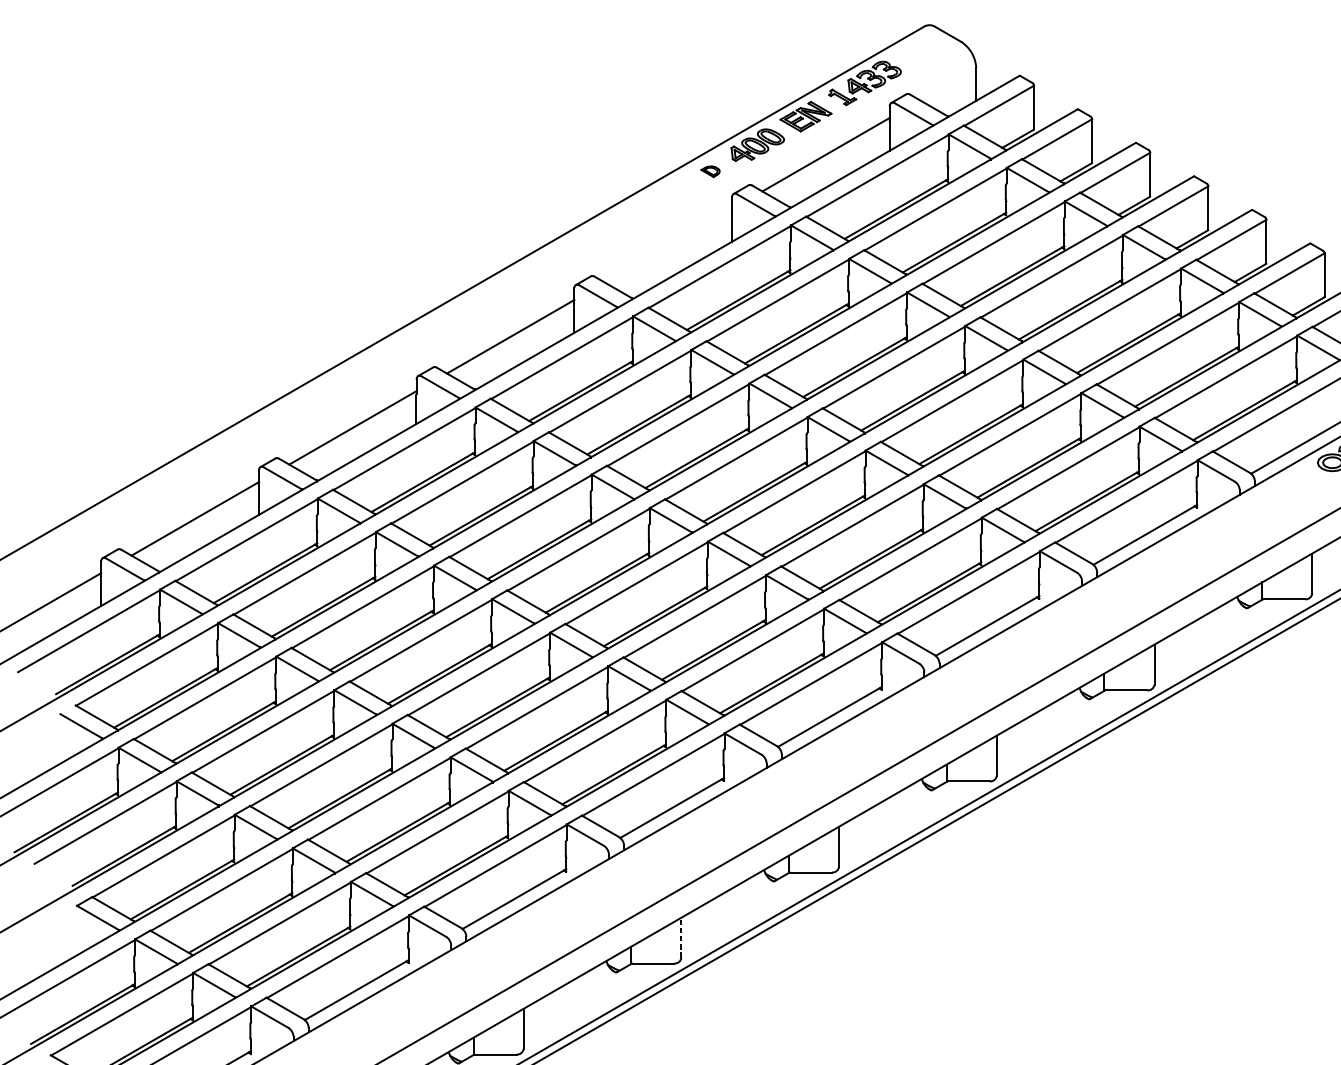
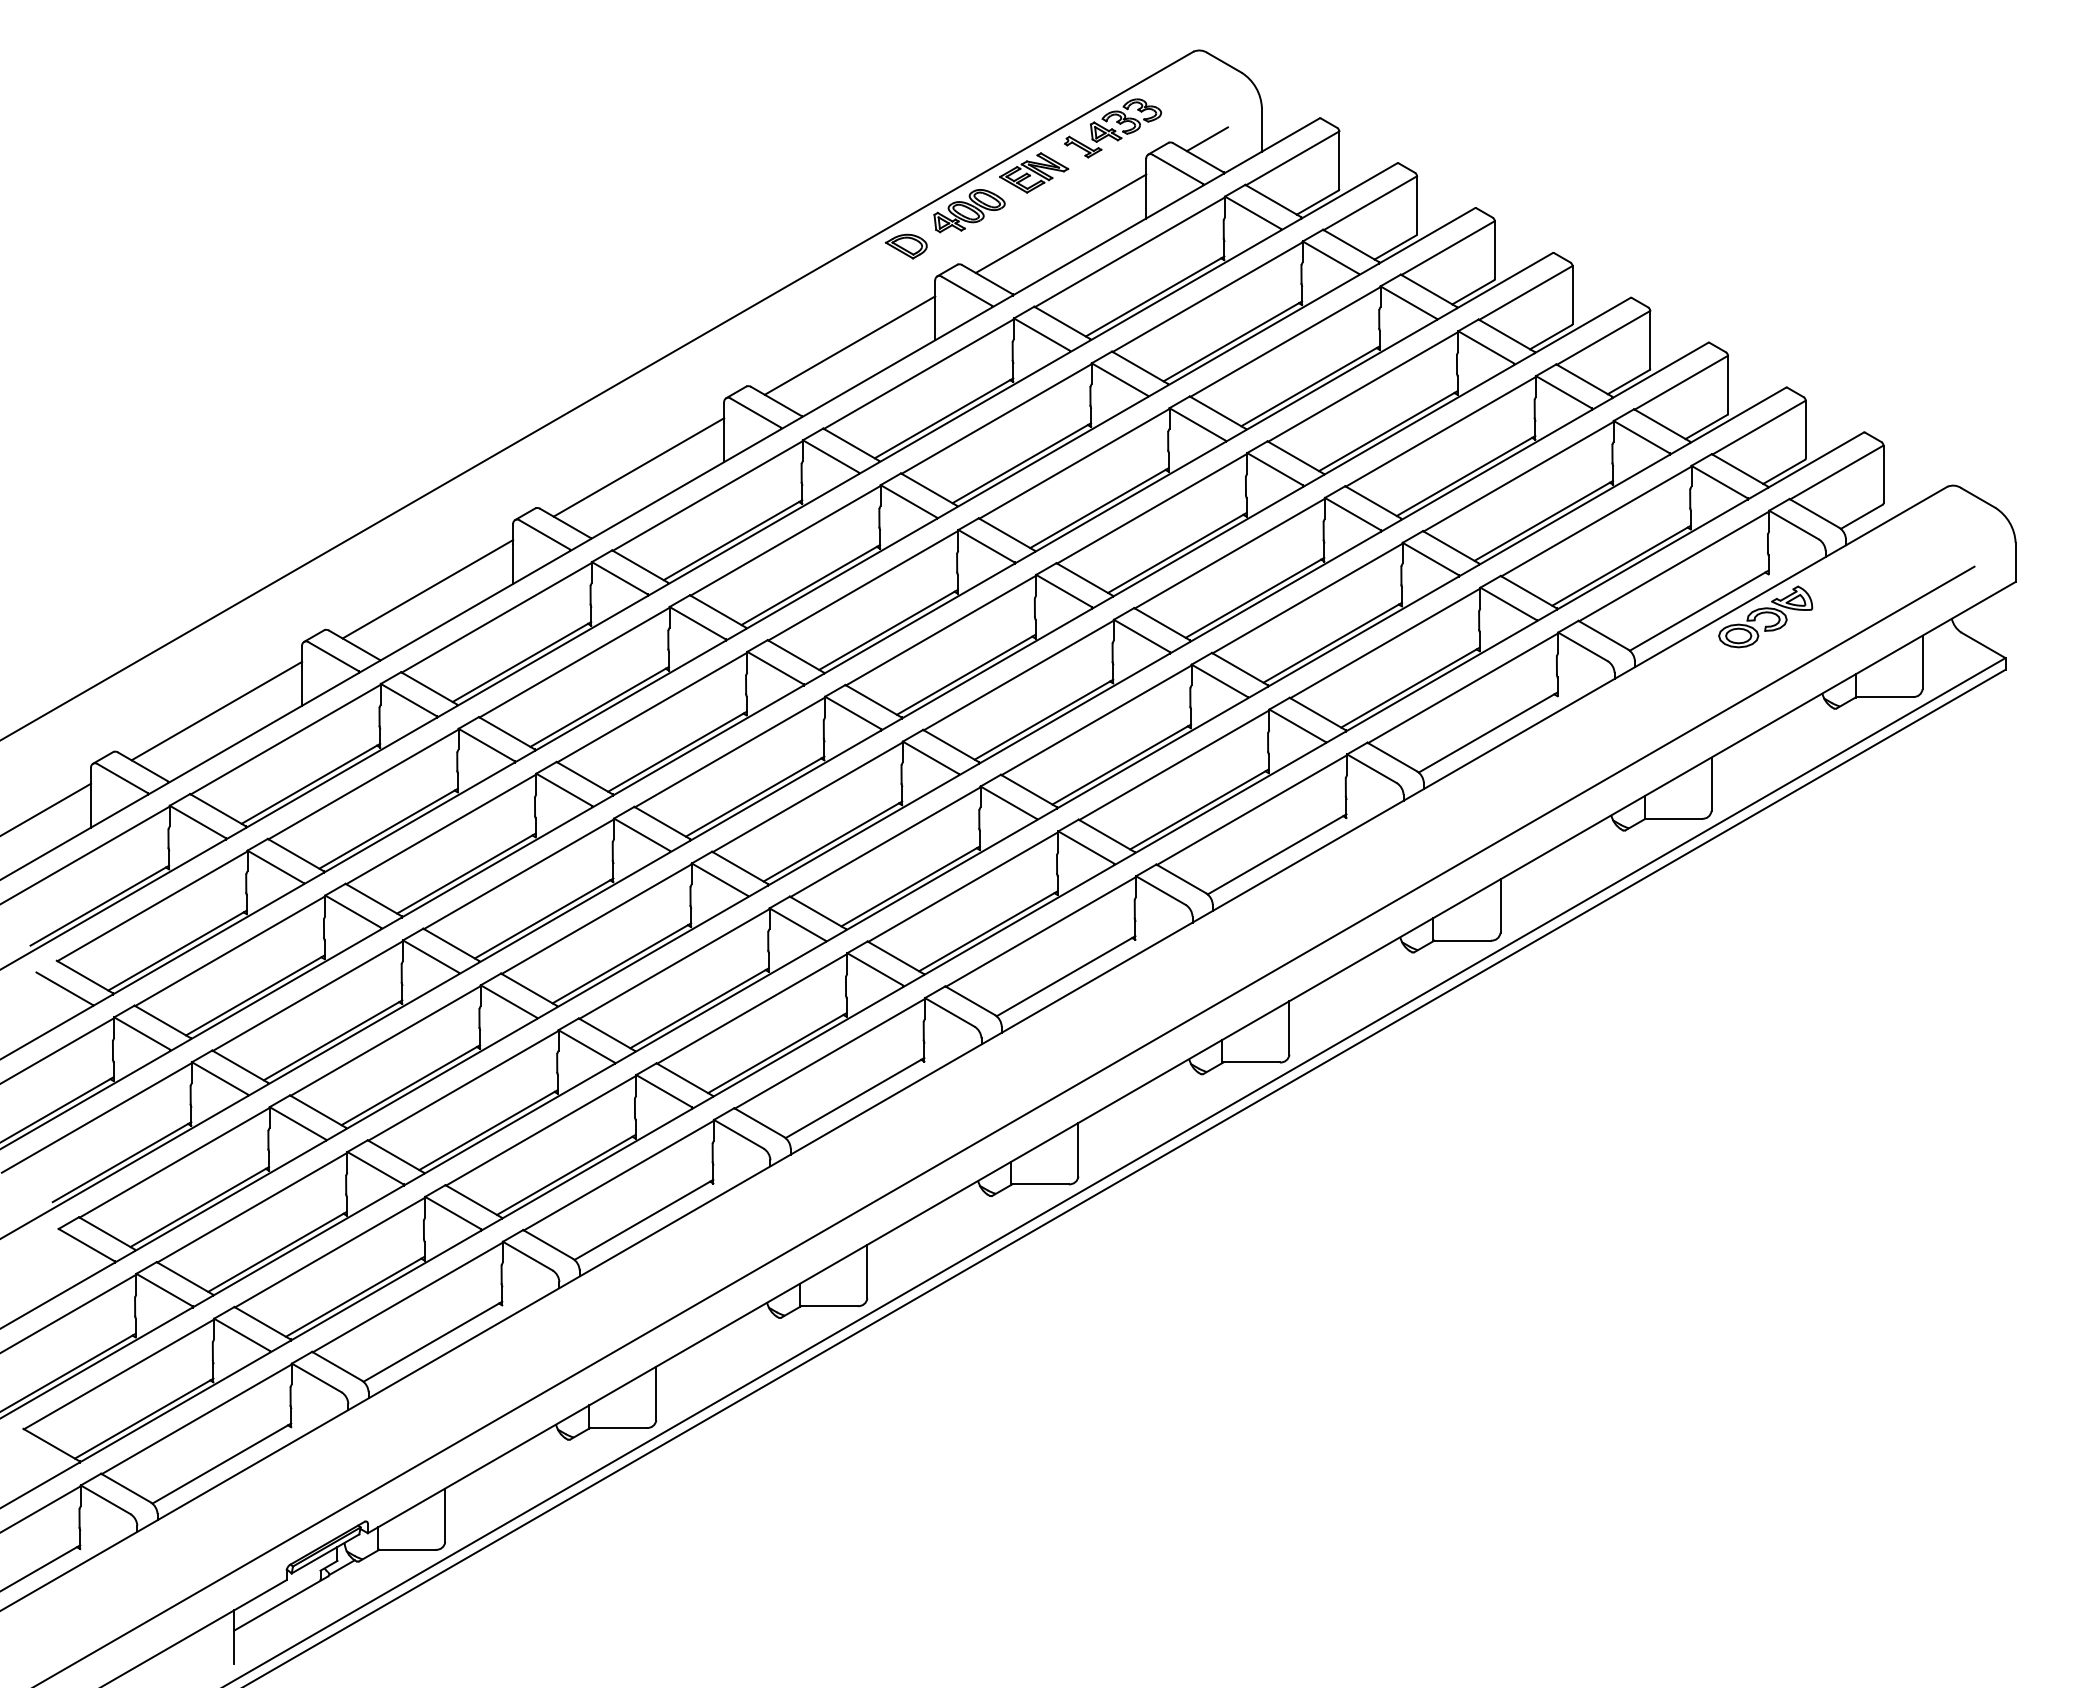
line: (934, 91) -> (1206, 139), added
part: (710, 171) -> (906, 246), size x1.67
line: (668, 245) -> (849, 345), added
line: (681, 937) -> (867, 1271), dashed -> solid

